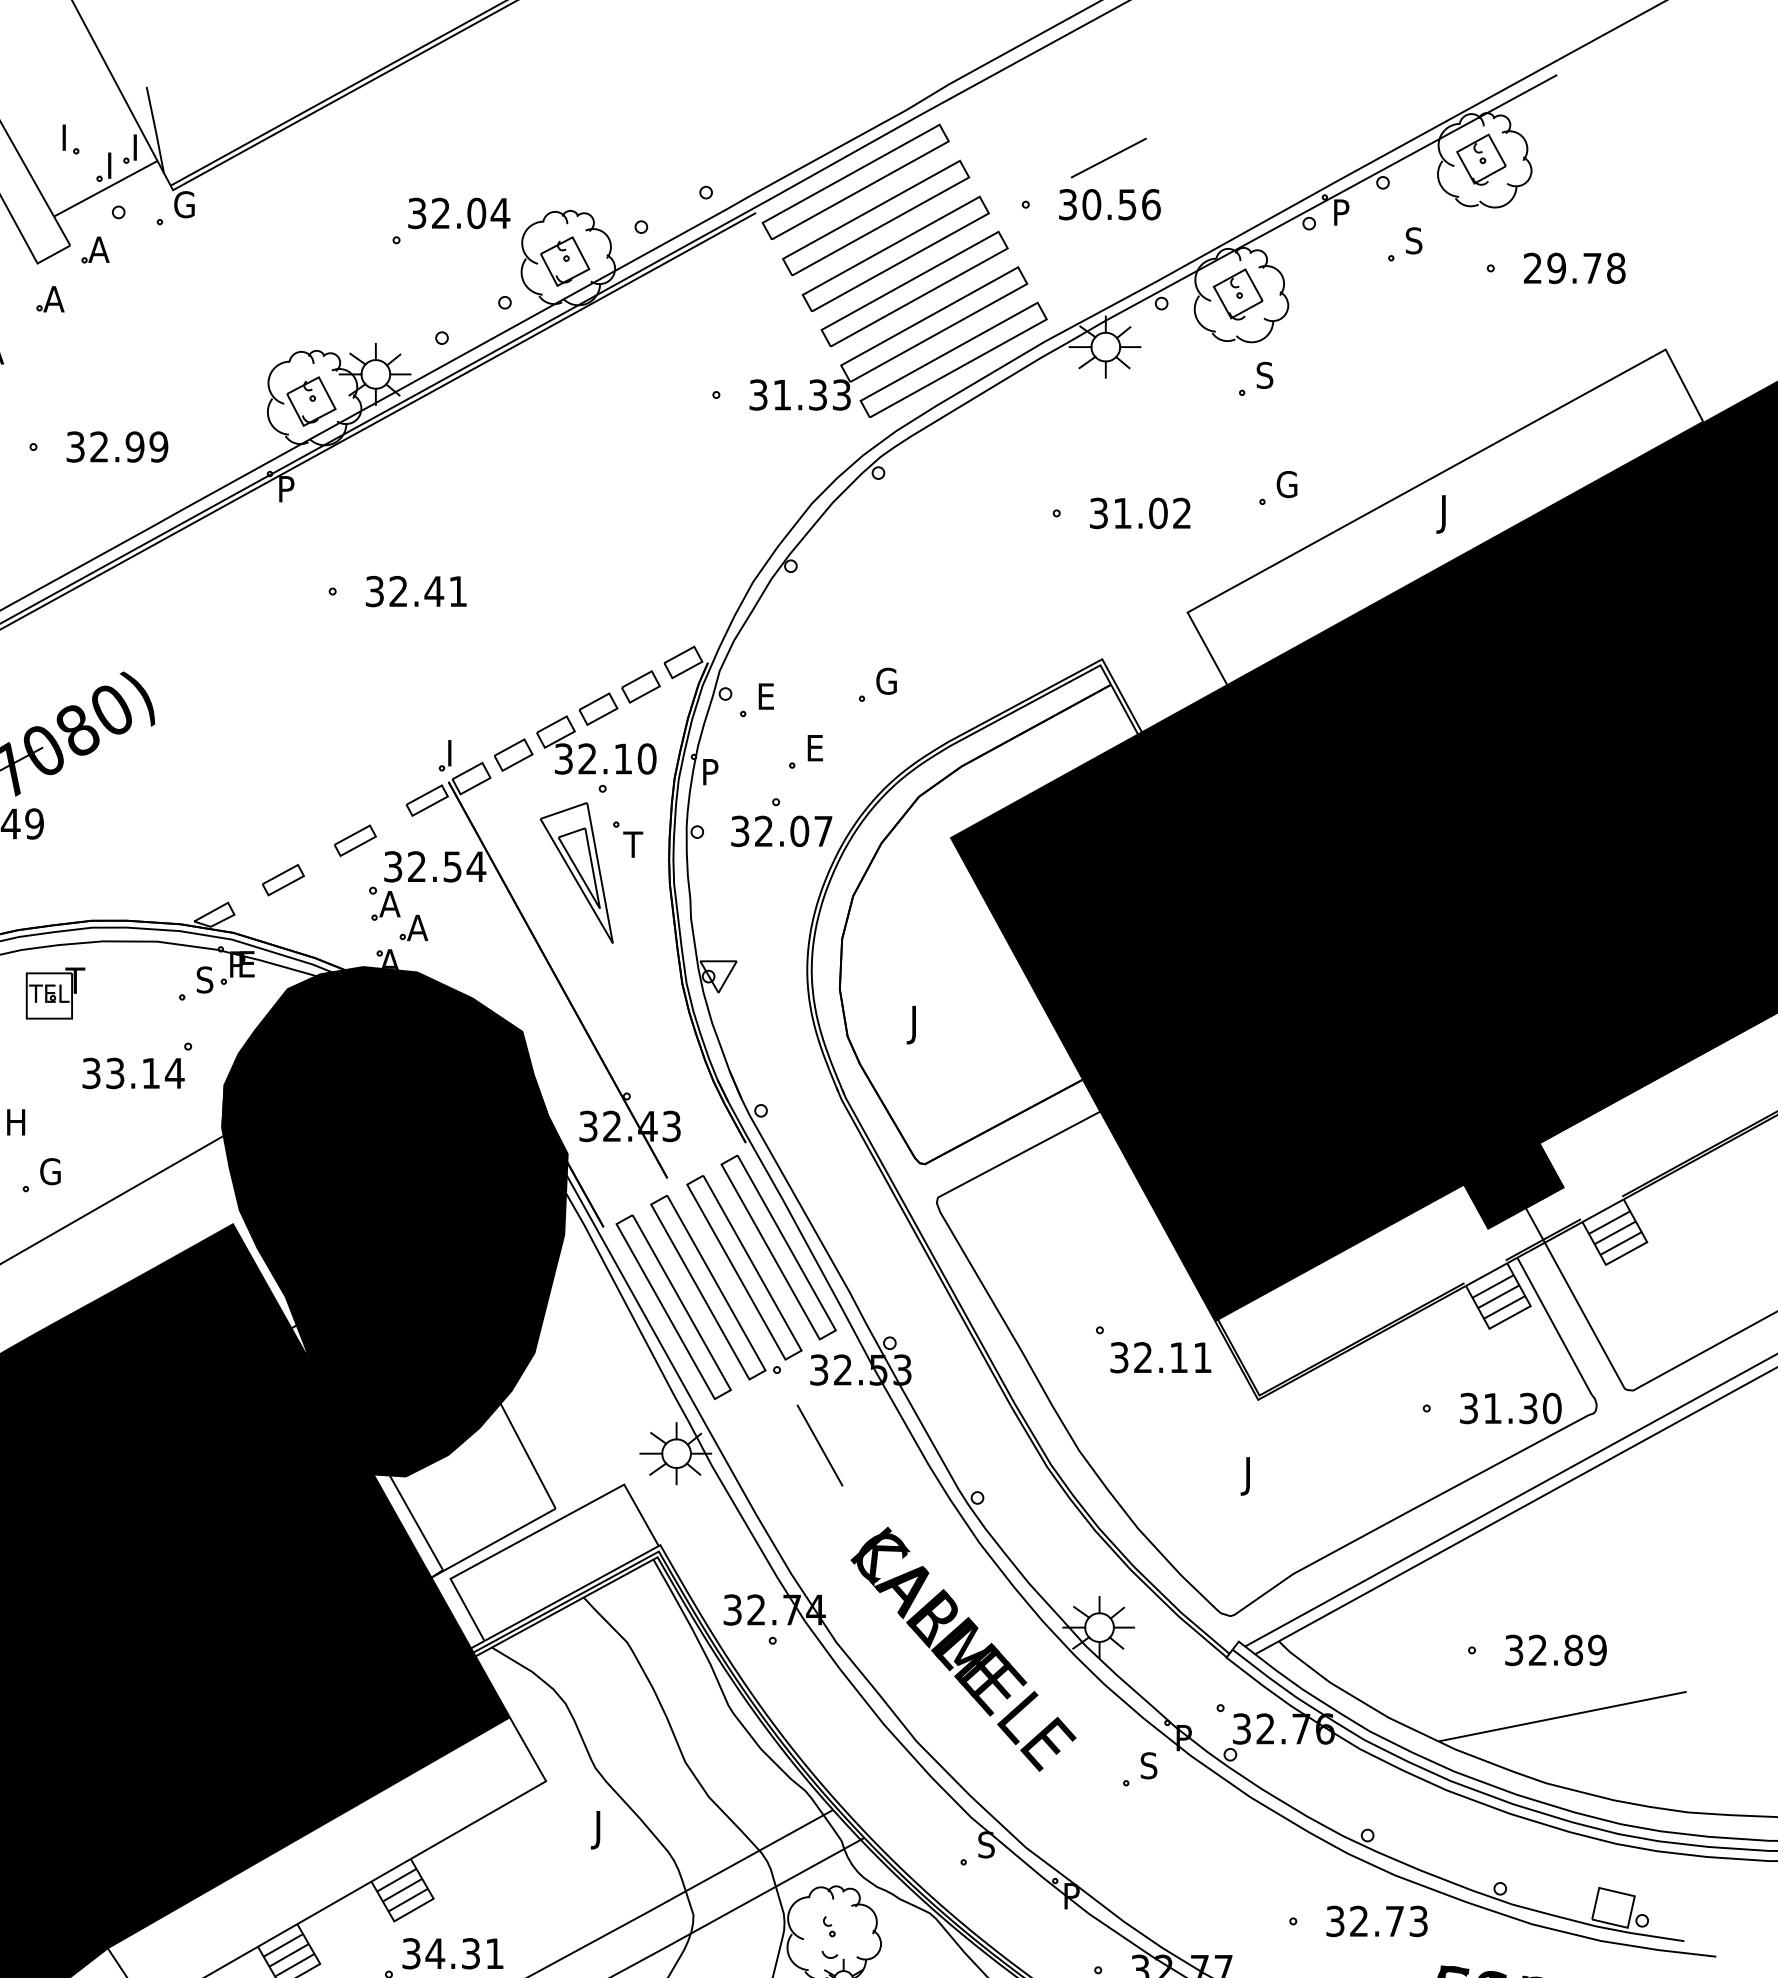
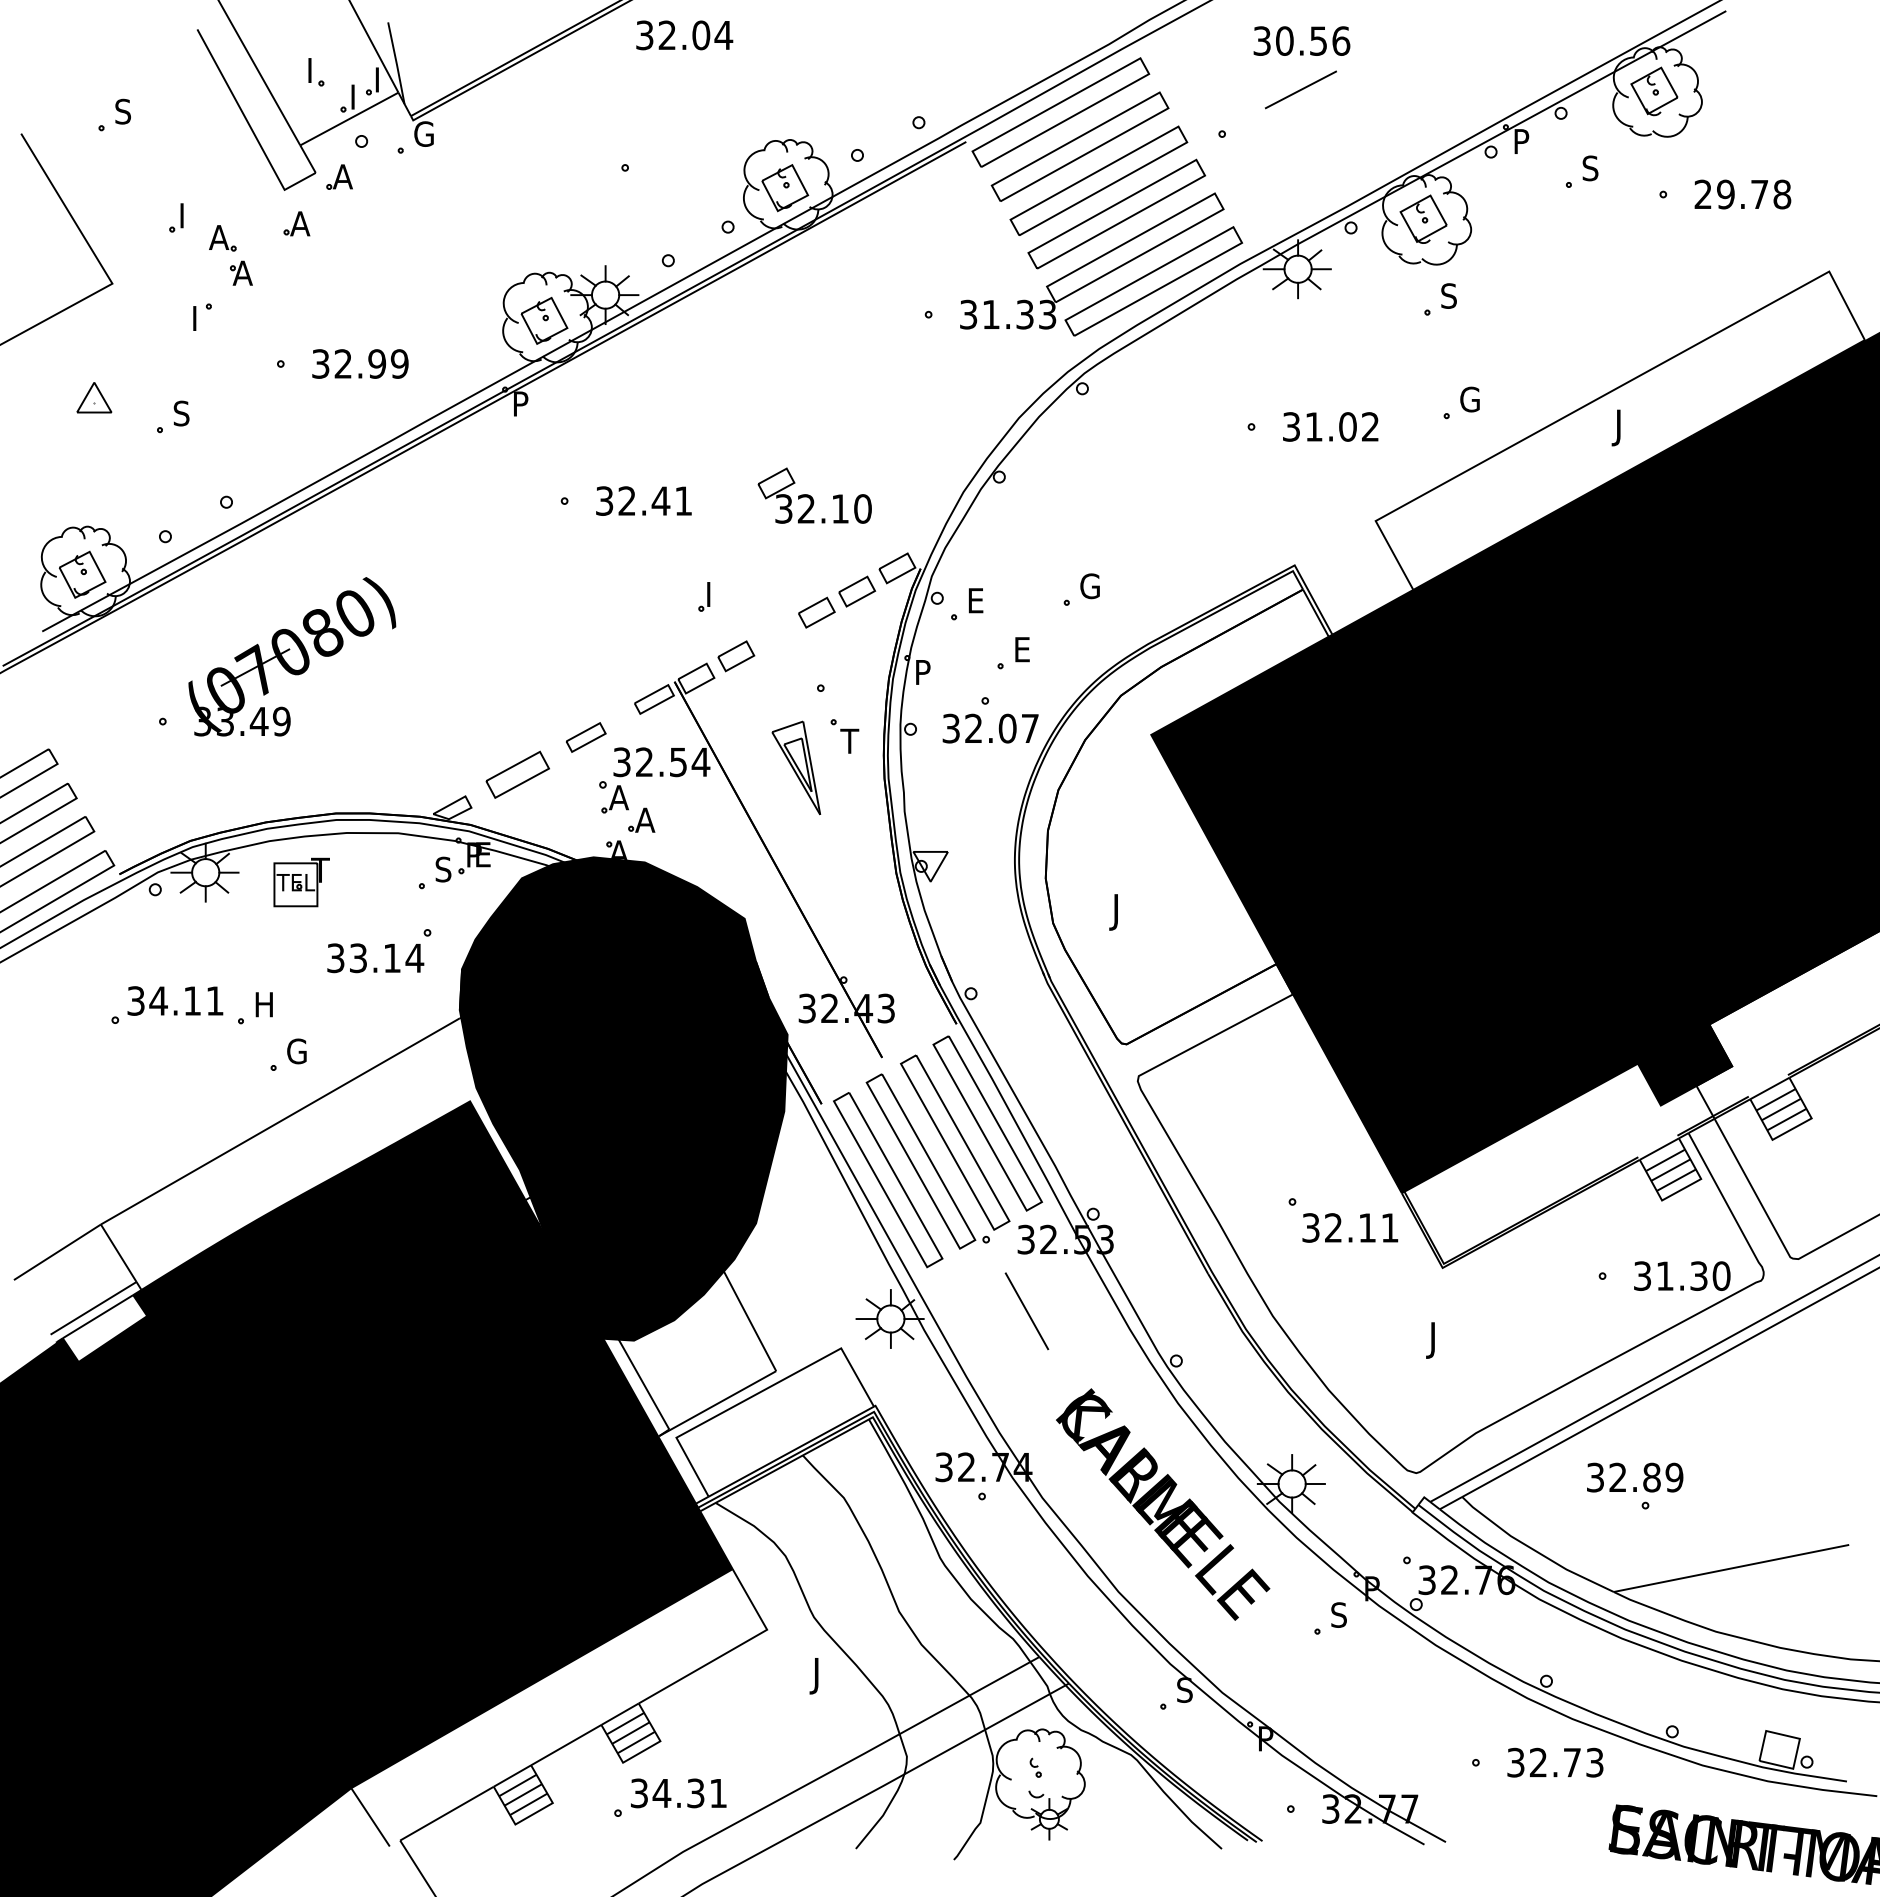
text: (1109, 204) -> (1301, 40), moved
text: (459, 213) -> (684, 35), moved
part: (596, 744) -> (814, 495), moved
part: (445, 755) -> (704, 596), moved
part: (577, 872) -> (796, 767), size x0.7
part: (282, 879) -> (517, 774), size x1.6
text: (1556, 1650) -> (1635, 1477), moved

